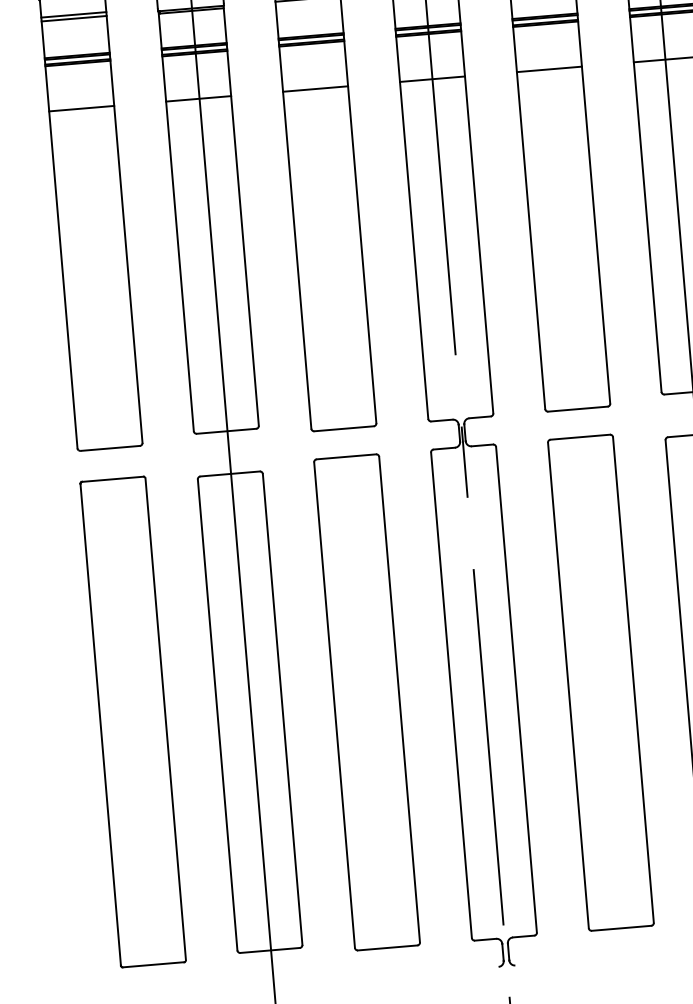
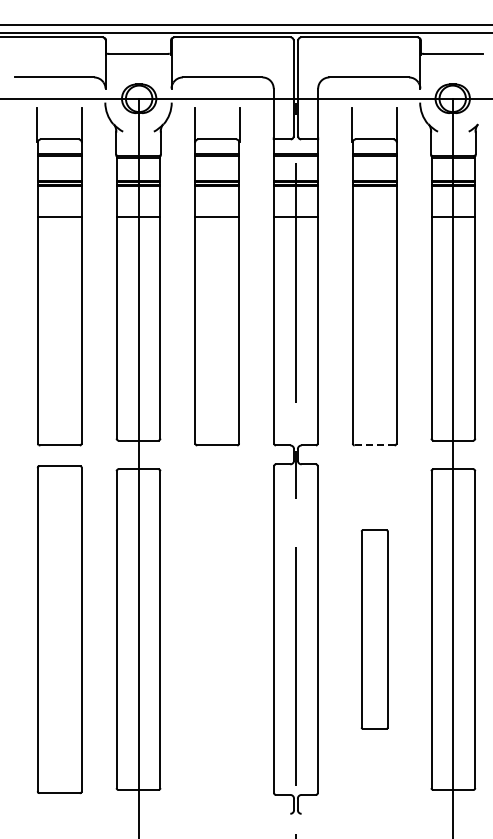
line: (549, 69) -> (374, 216), removed
line: (577, 409) -> (374, 445), solid -> dashed
part: (600, 682) -> (374, 629), size x0.6
part: (365, 702) -> (216, 629), removed

